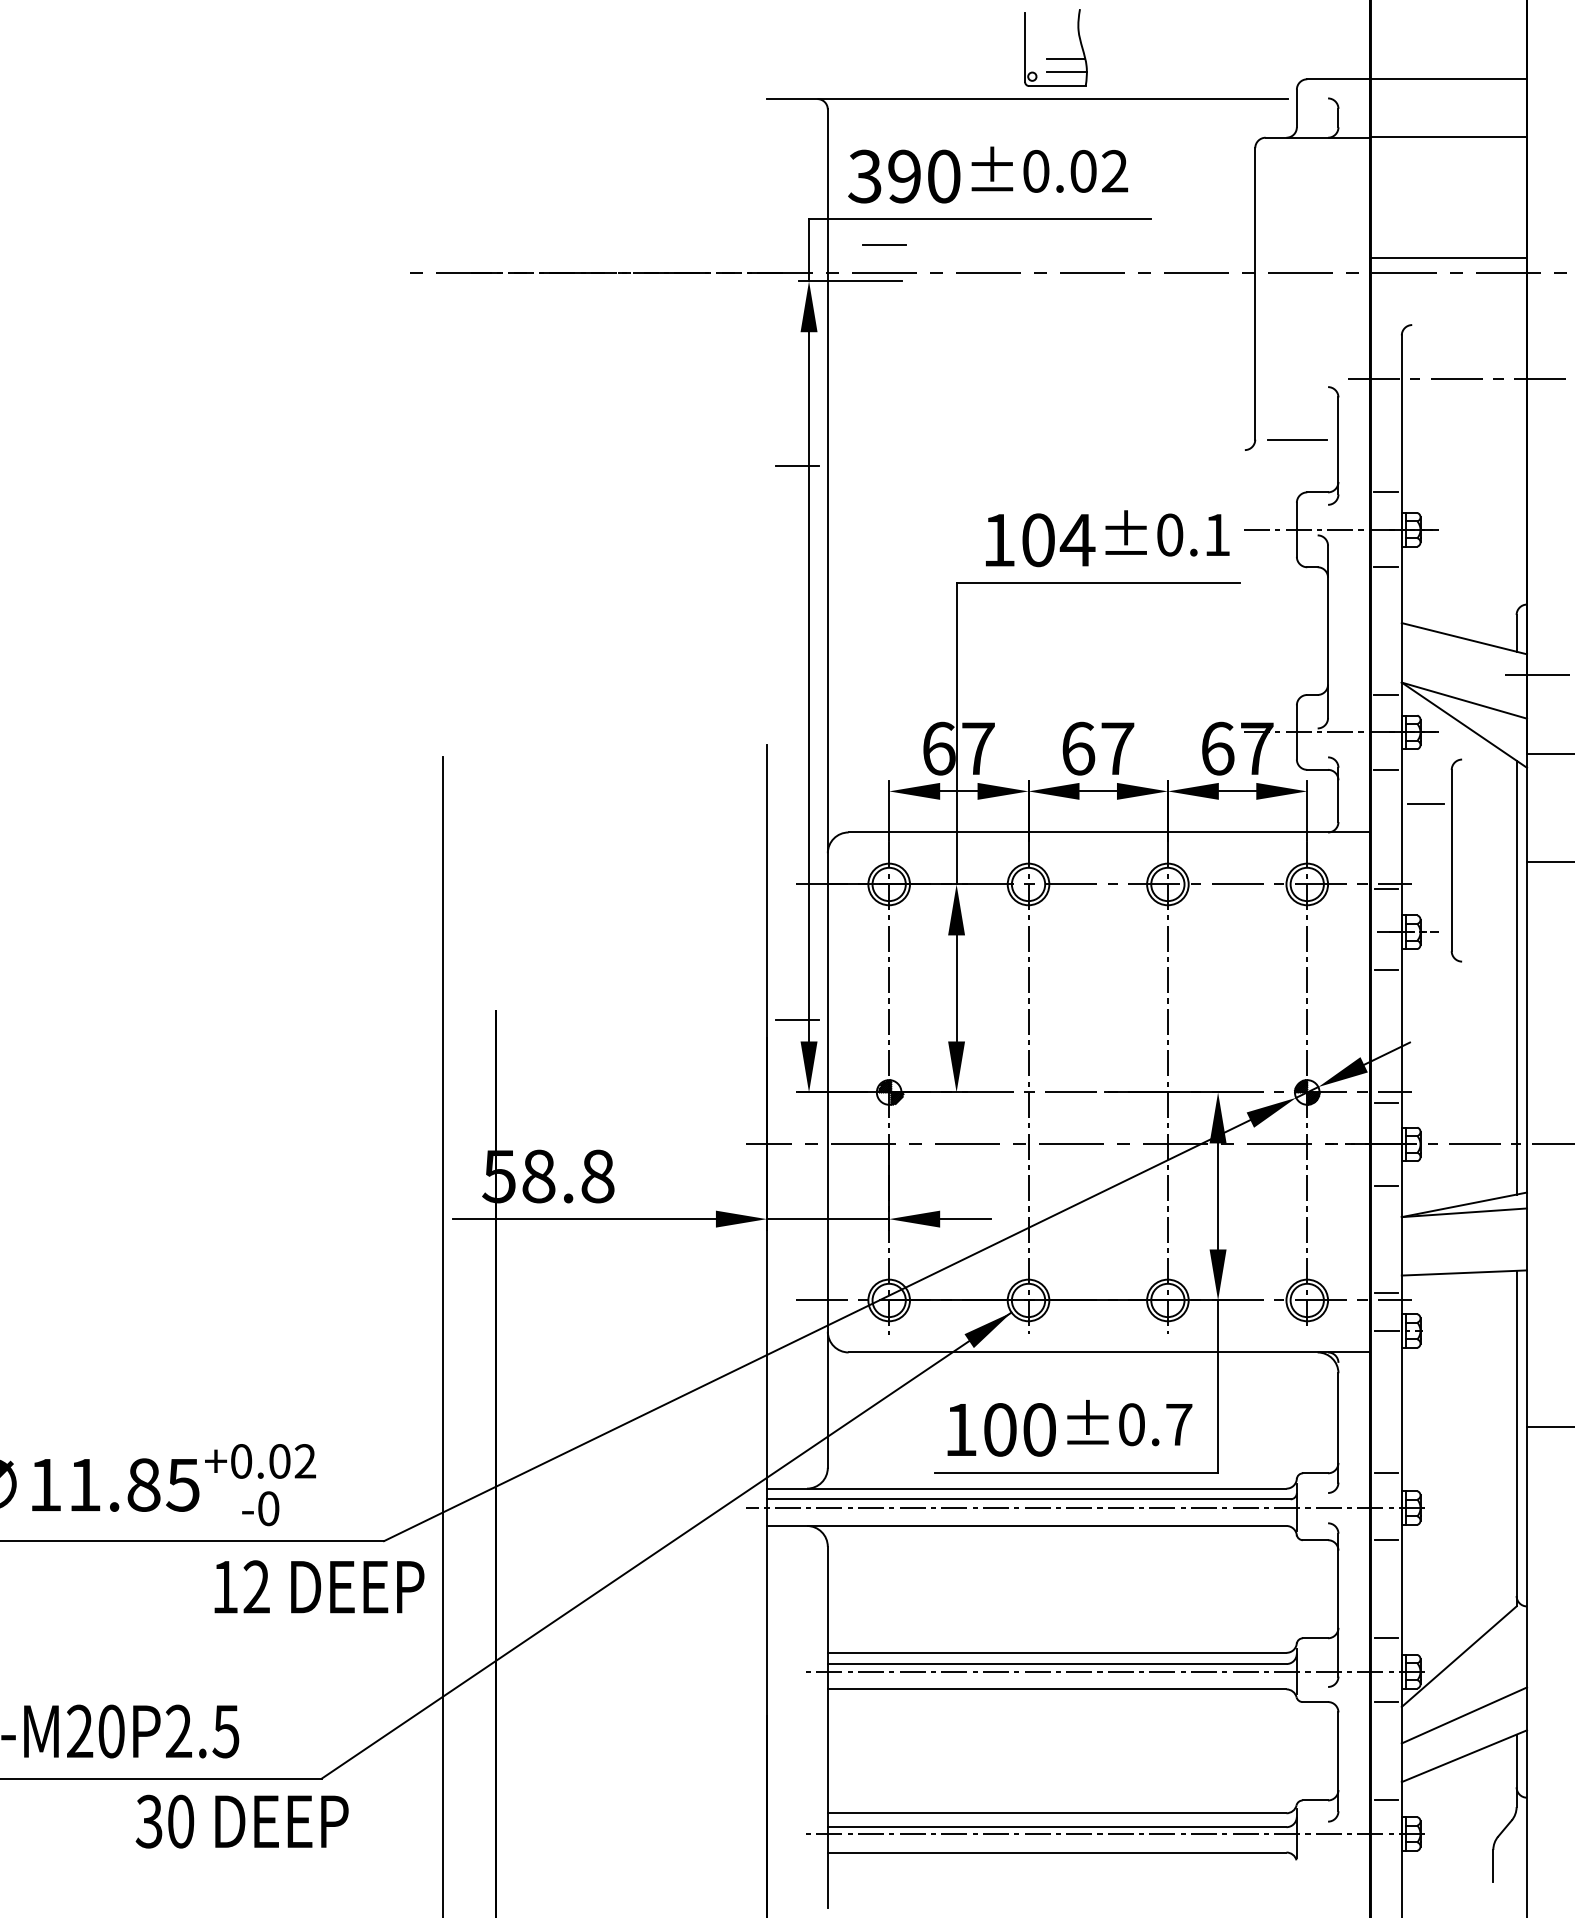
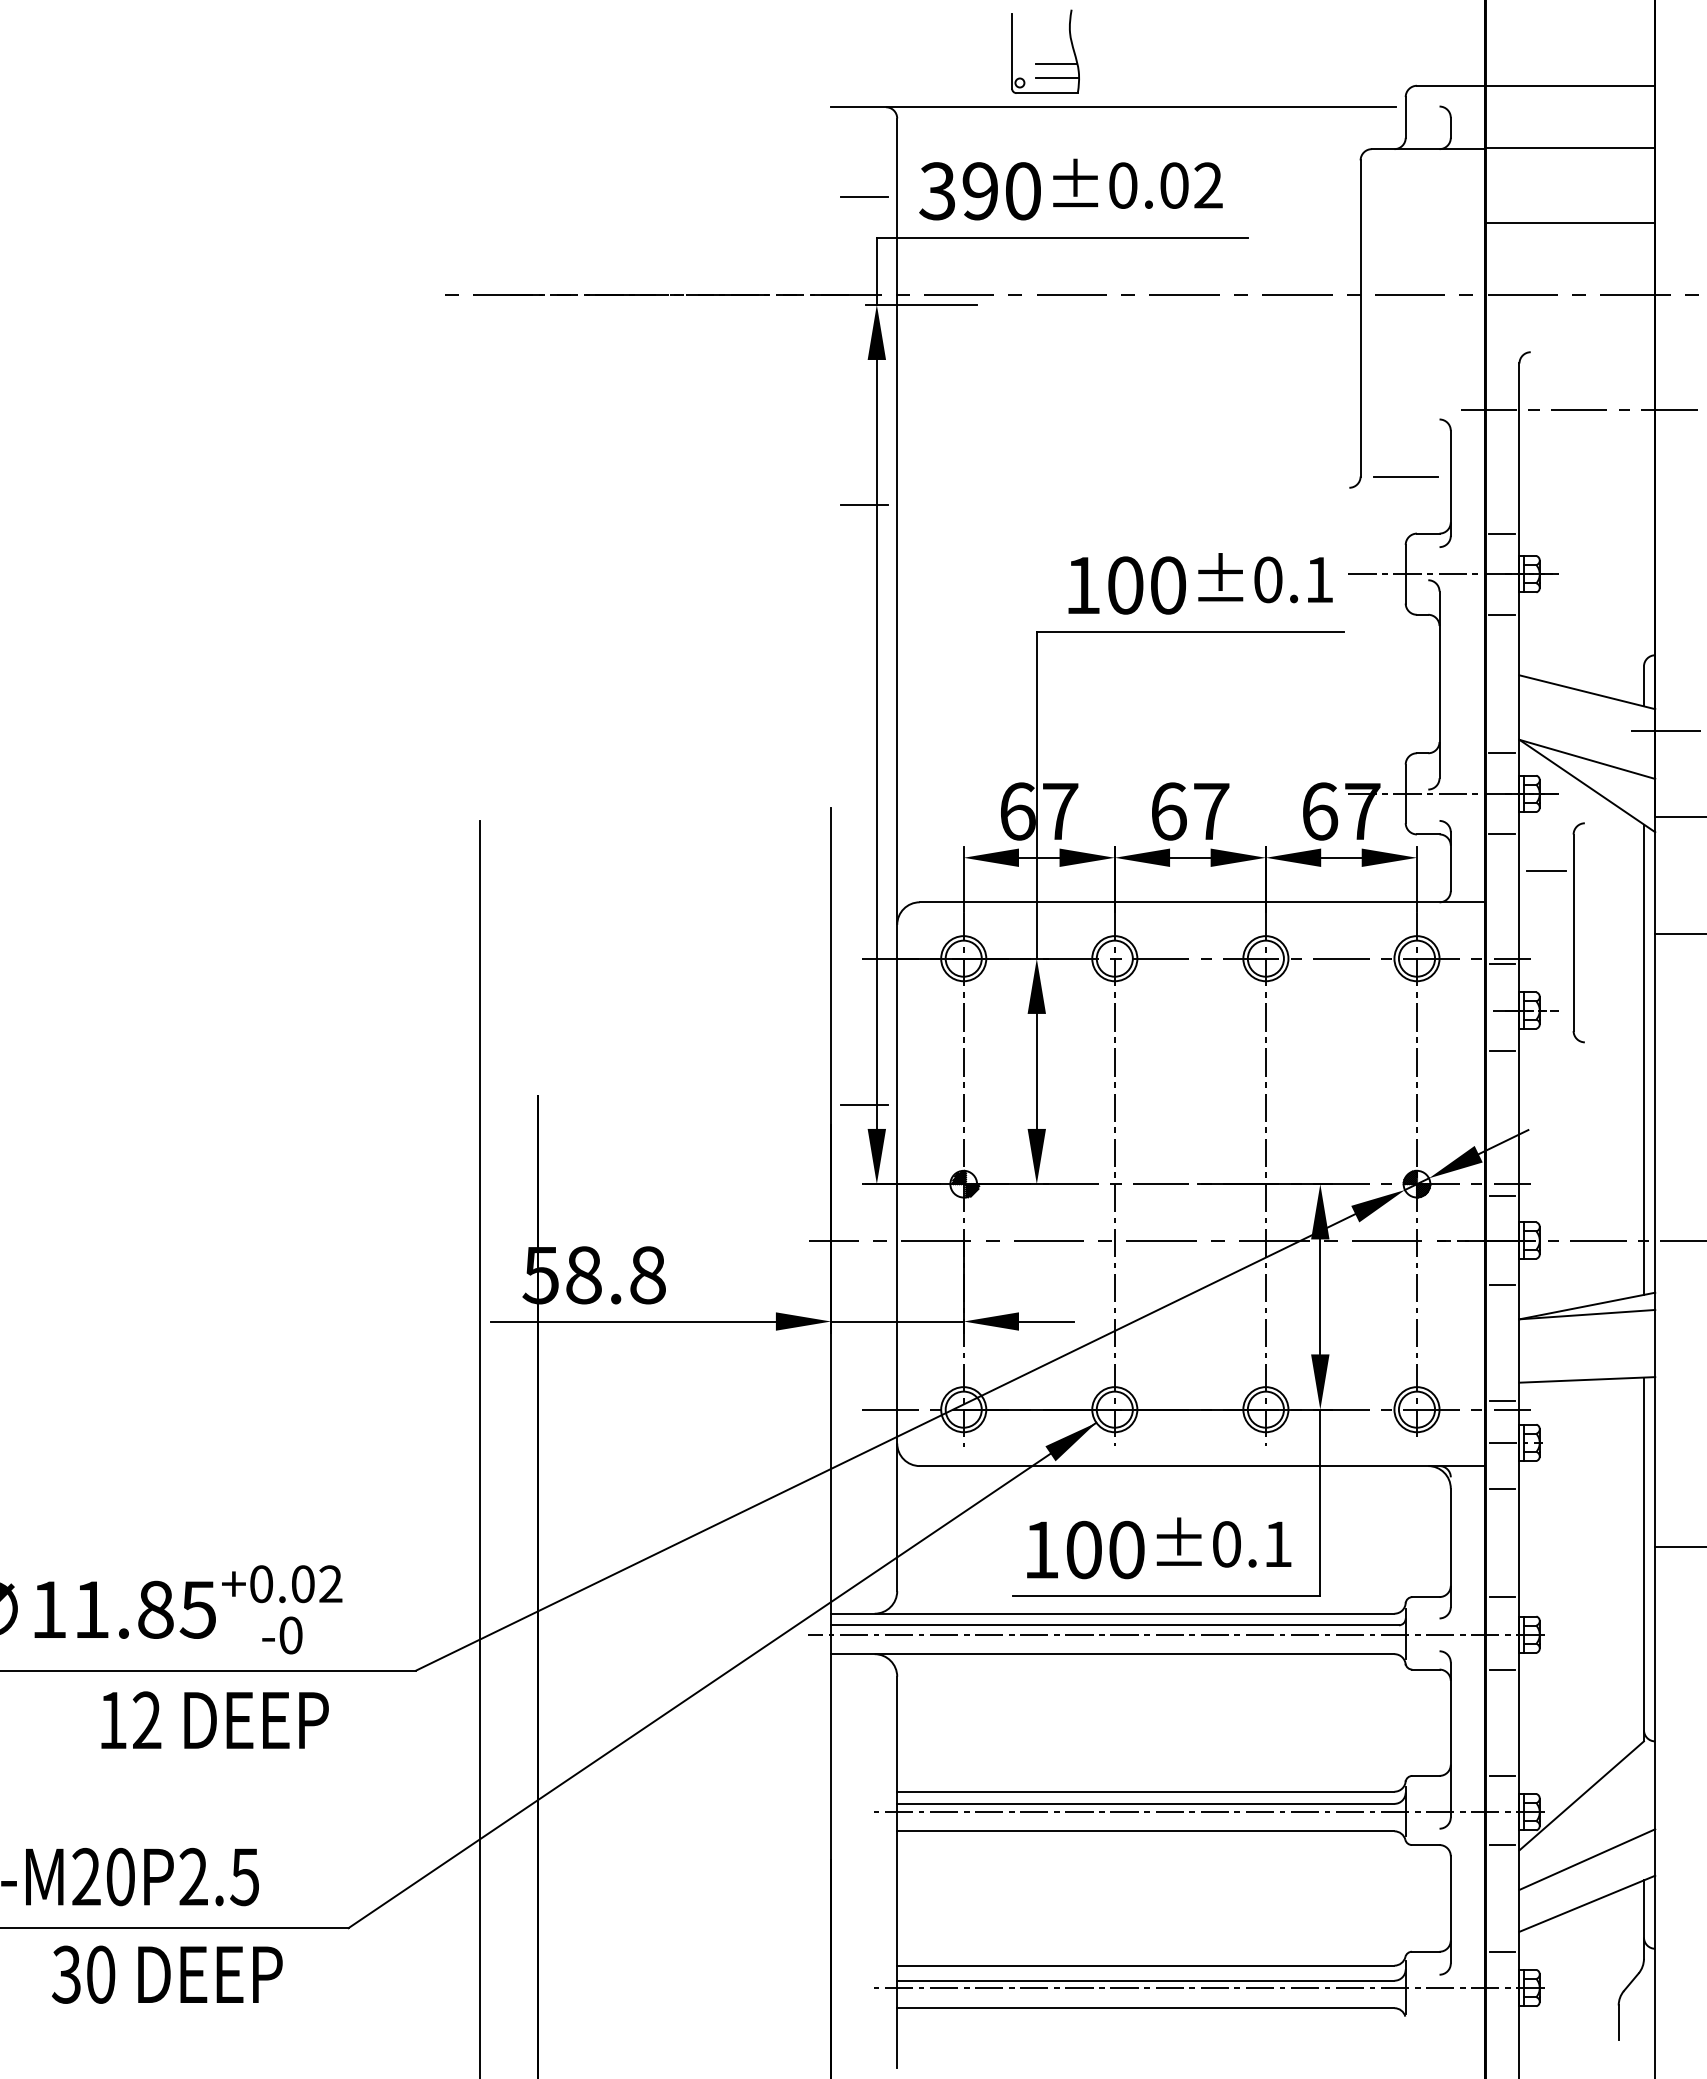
part: (1055, 58) -> (1045, 63), moved
line: (884, 245) -> (864, 196), moved
line: (1448, 257) -> (1570, 222), moved
text: (1077, 540) -> (1167, 585), 104 -> 100
line: (1386, 1373) -> (1502, 1488), added
text: (1179, 1423) -> (1278, 1543), ±0.7 -> ±0.1
text: (318, 1586) -> (214, 1719), moved
text: (242, 1821) -> (167, 1974), moved

